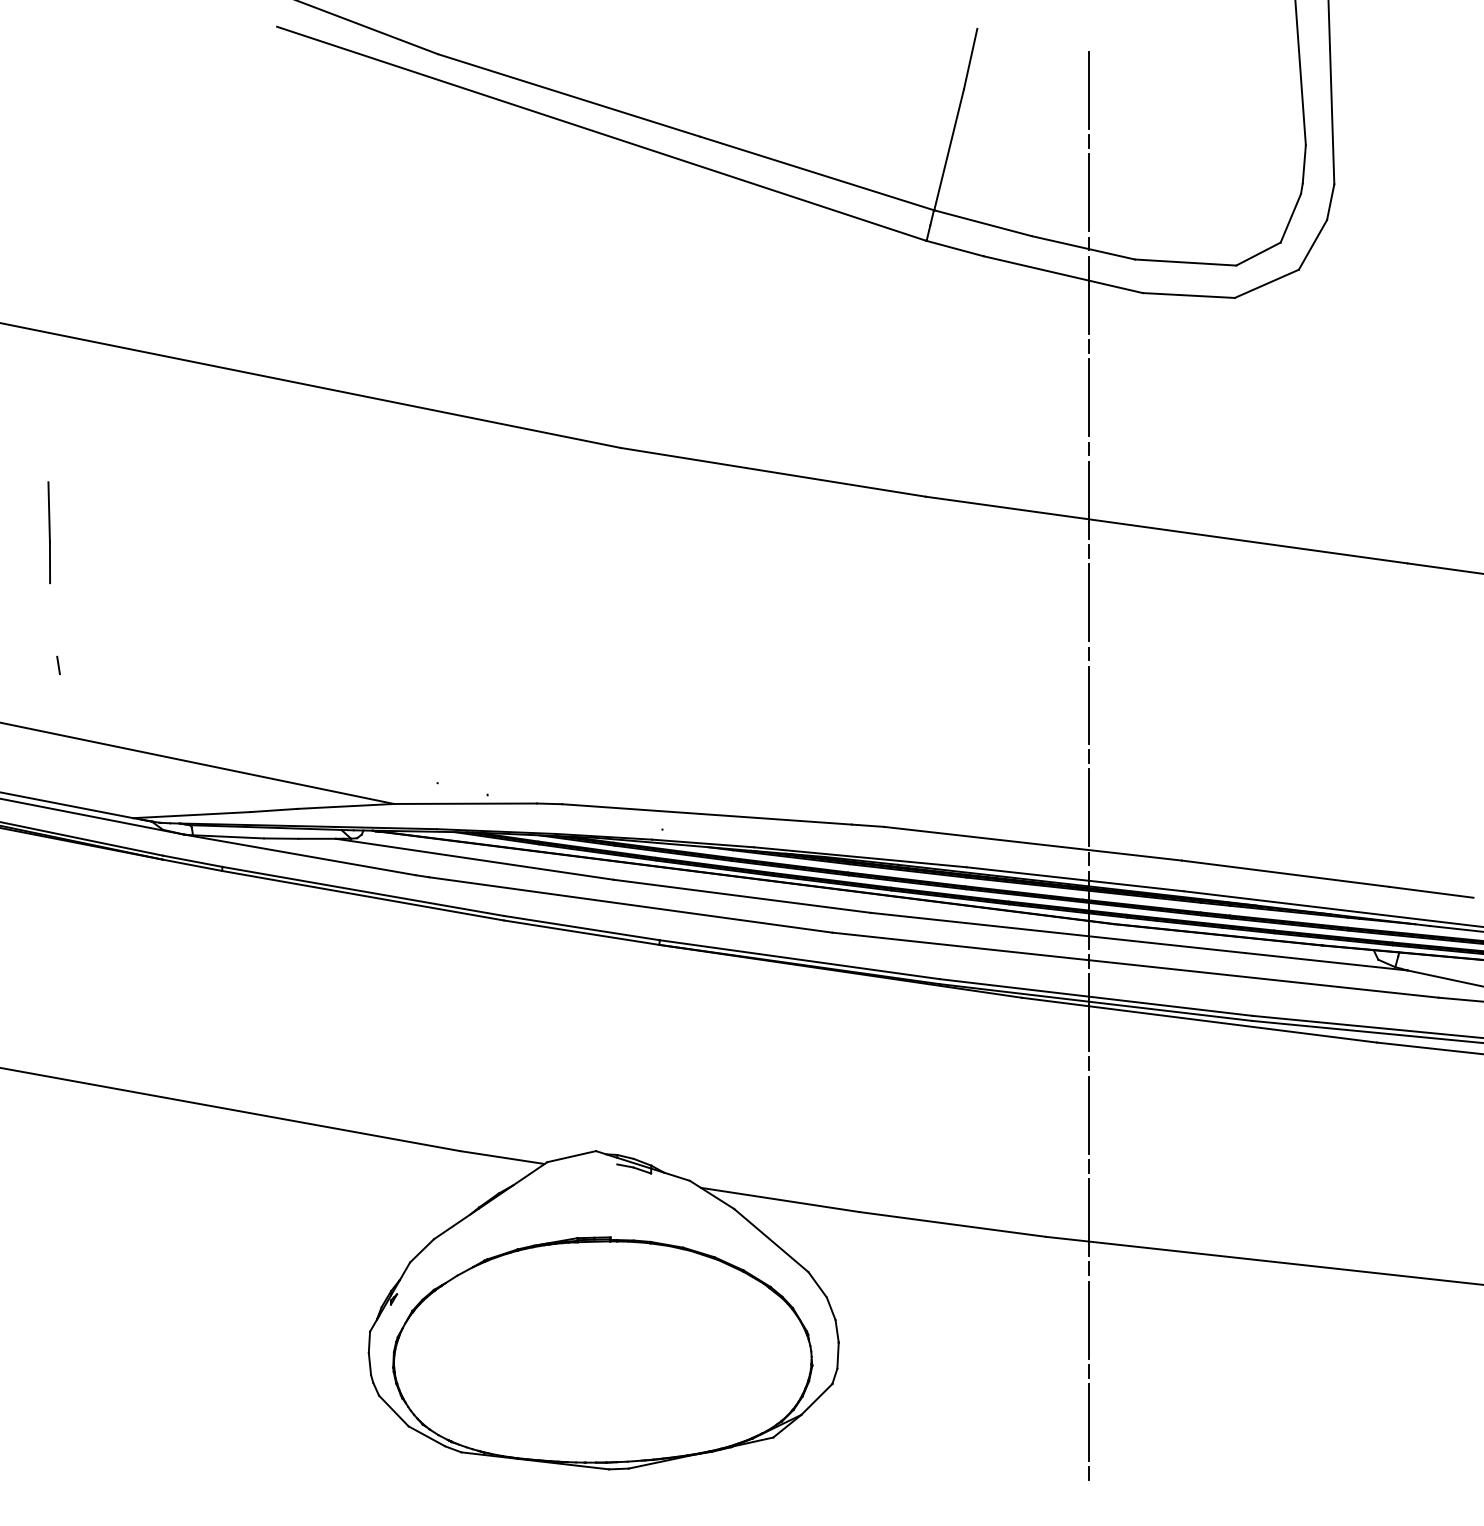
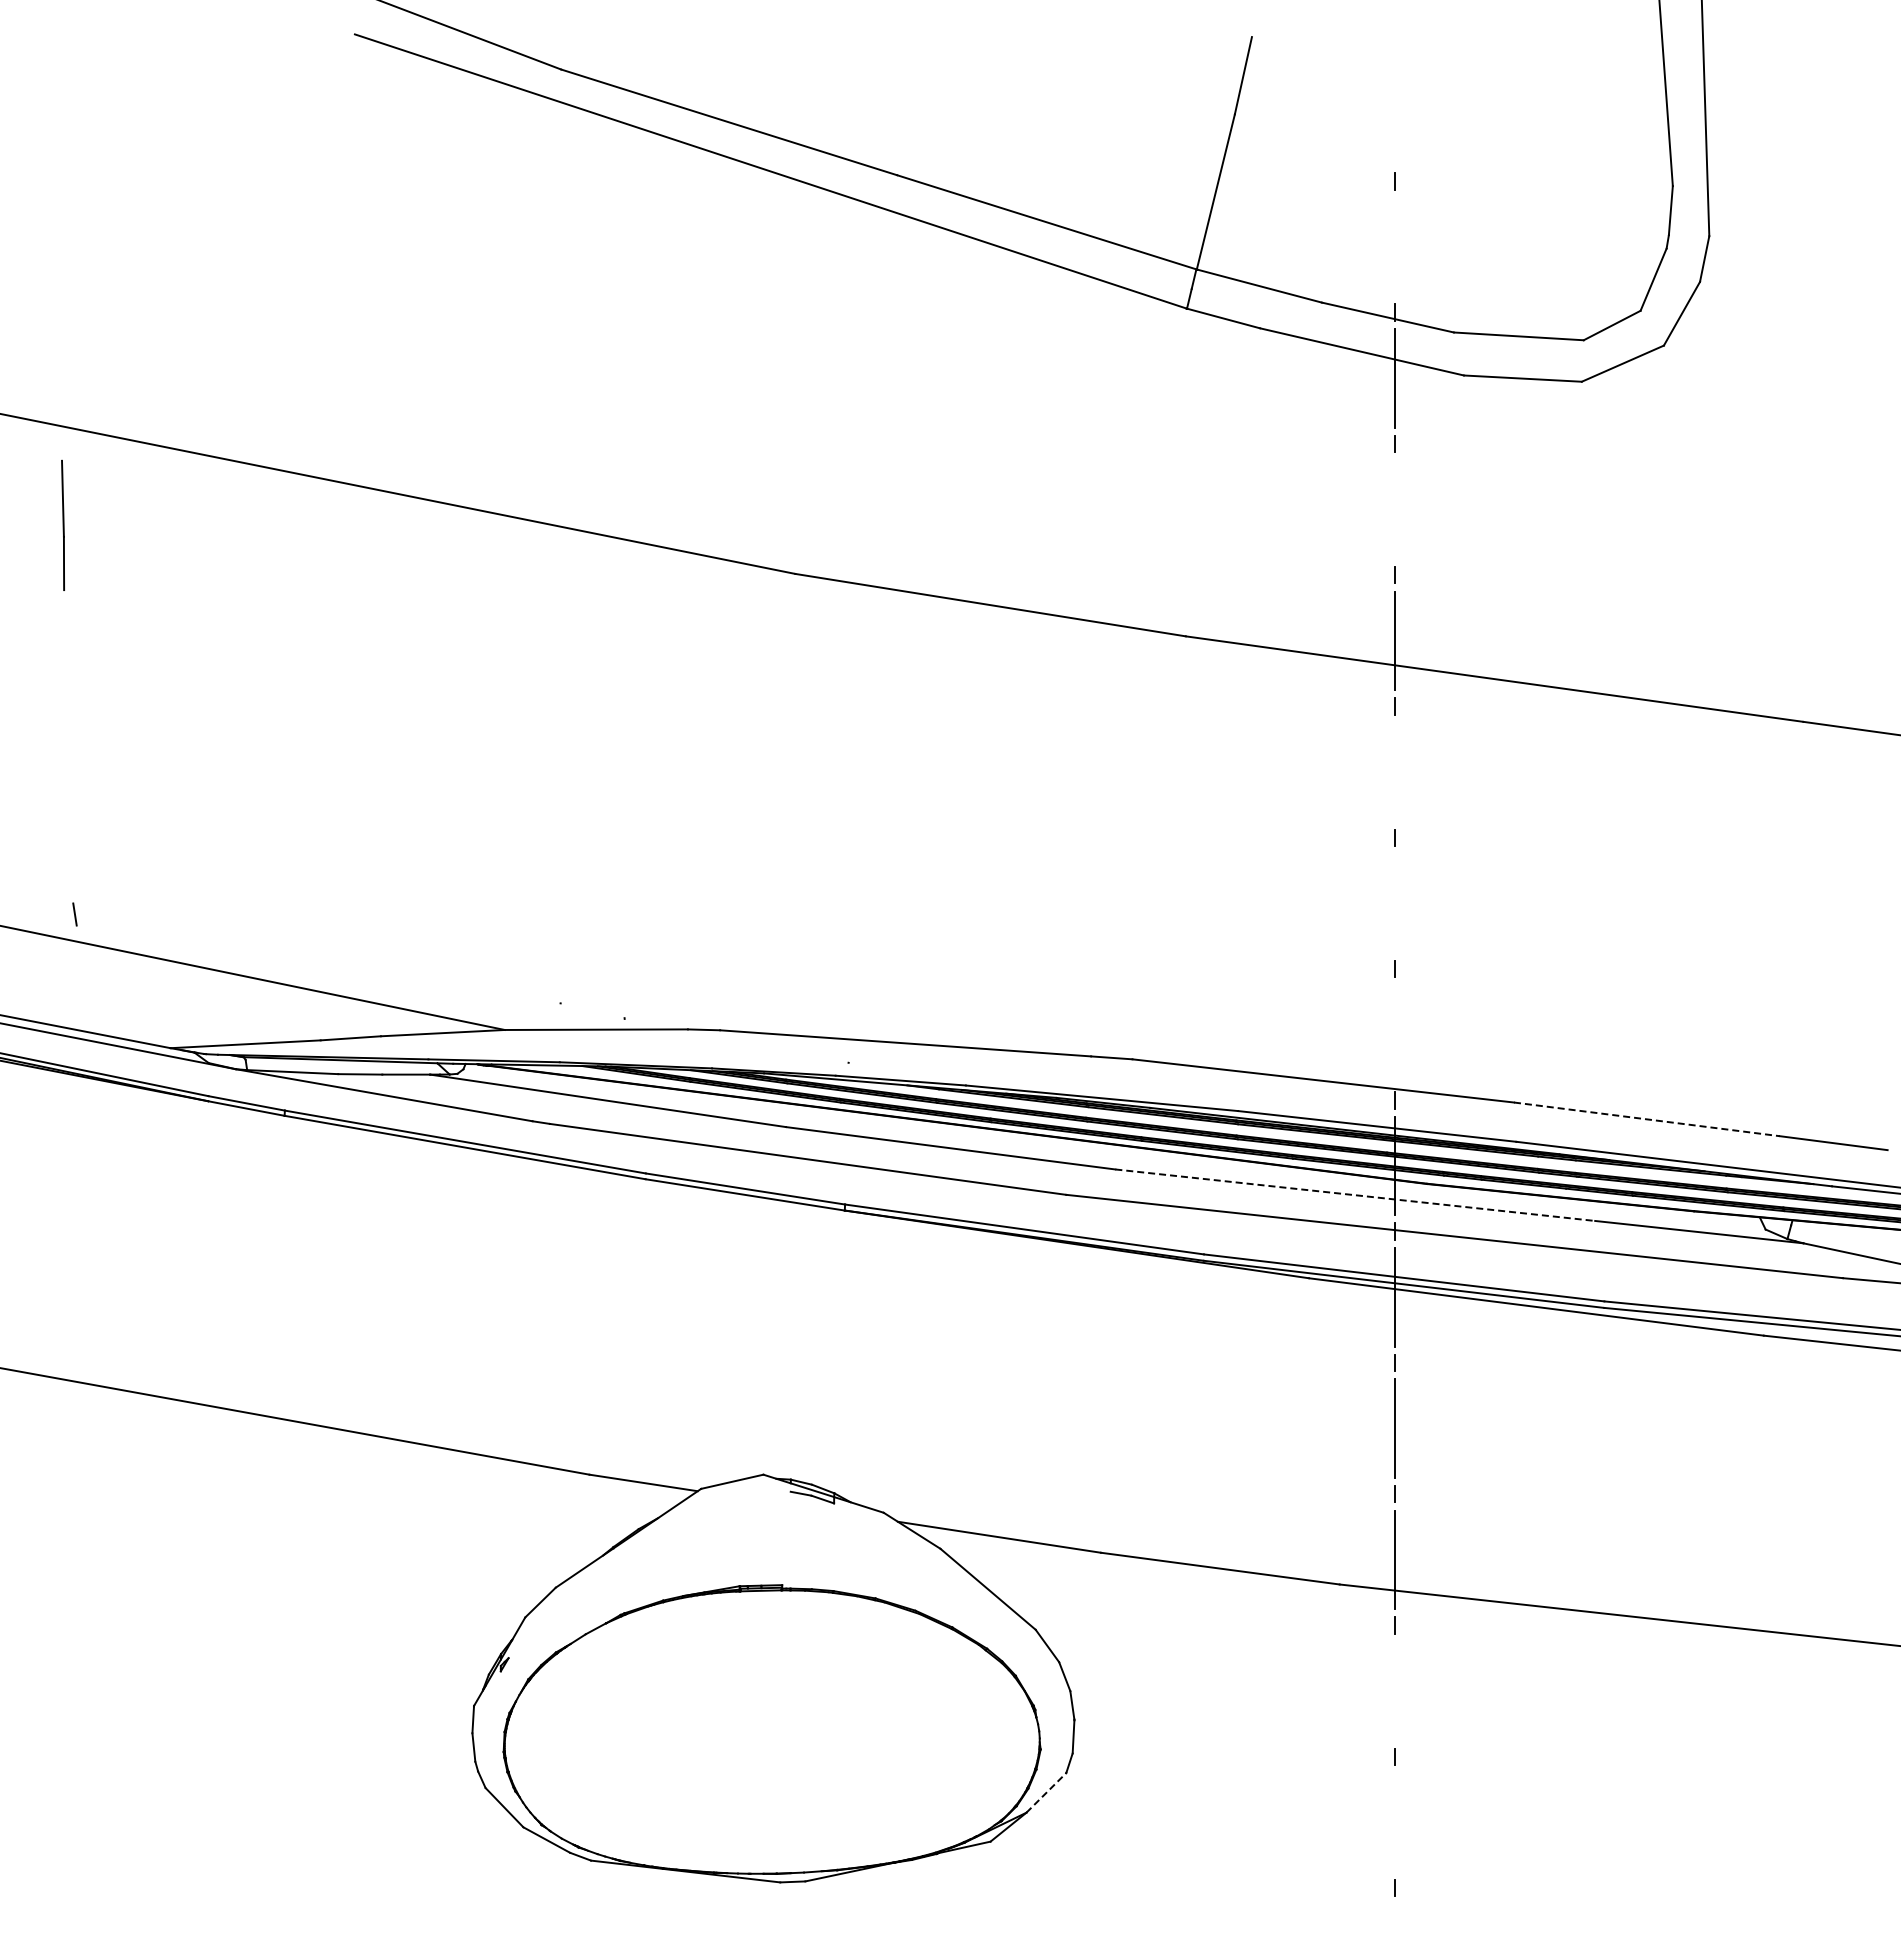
line: (1089, 90) -> (1395, 115), removed
line: (1089, 192) -> (1395, 246), removed
line: (1089, 397) -> (1395, 509), removed
line: (48, 531) -> (62, 524), moved
line: (1089, 602) -> (1395, 771), removed
line: (58, 665) -> (74, 914), moved
line: (1089, 705) -> (1395, 903), removed
line: (1089, 807) -> (1395, 1034), removed
line: (1285, 873) -> (1646, 1119), solid -> dashed
line: (1058, 933) -> (1355, 1195), solid -> dashed
line: (1089, 1319) -> (1395, 1690), removed
line: (816, 1399) -> (1046, 1792), solid -> dashed
line: (1089, 1422) -> (1395, 1822), removed

